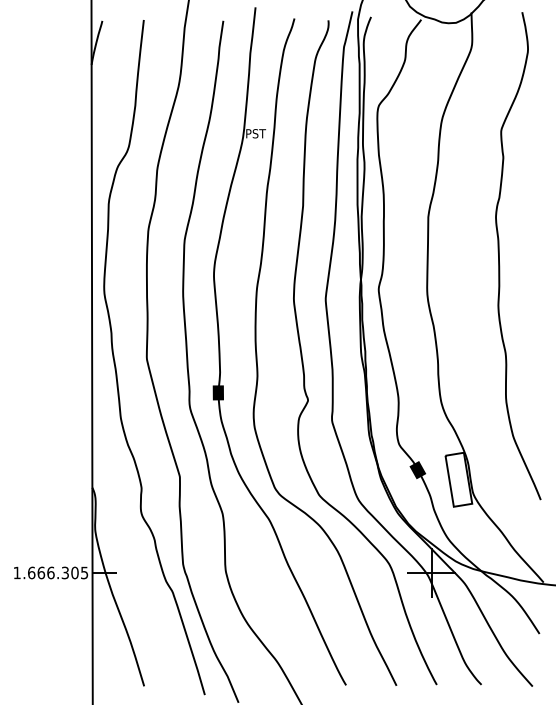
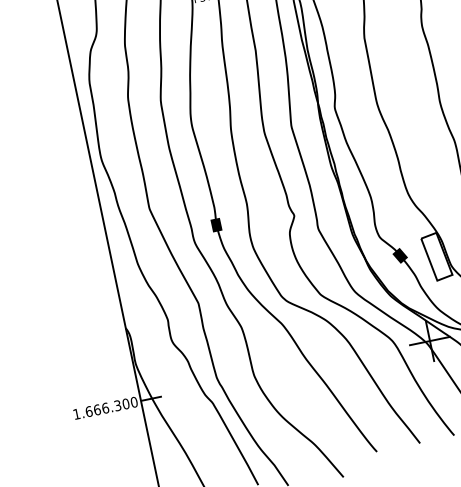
text: (84, 572) -> (134, 401), 1.666.305 -> 1.666.300

